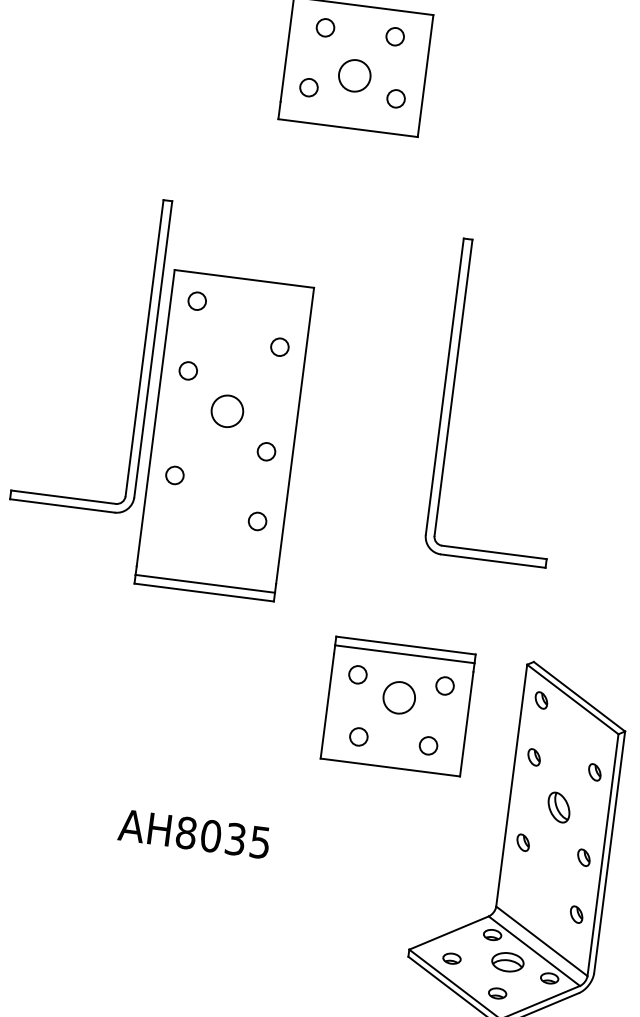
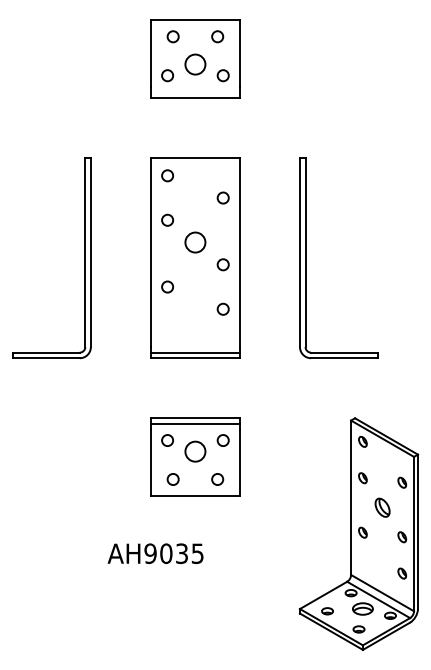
part: (453, 397) -> (306, 258), moved
part: (224, 434) -> (195, 257), moved
part: (398, 705) -> (195, 456), moved
text: (186, 832) -> (150, 553), AH8035 -> AH9035

